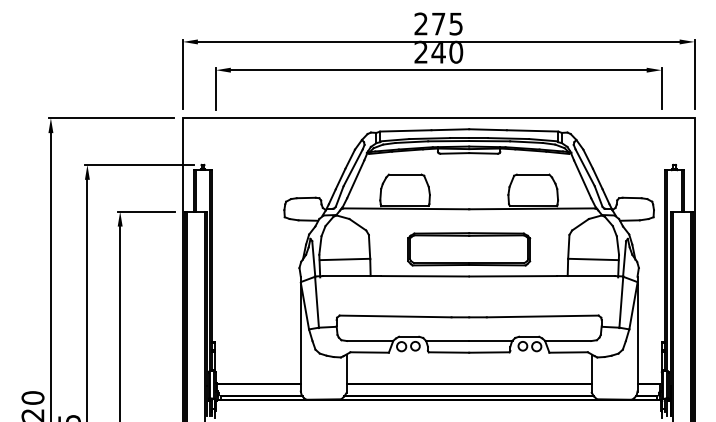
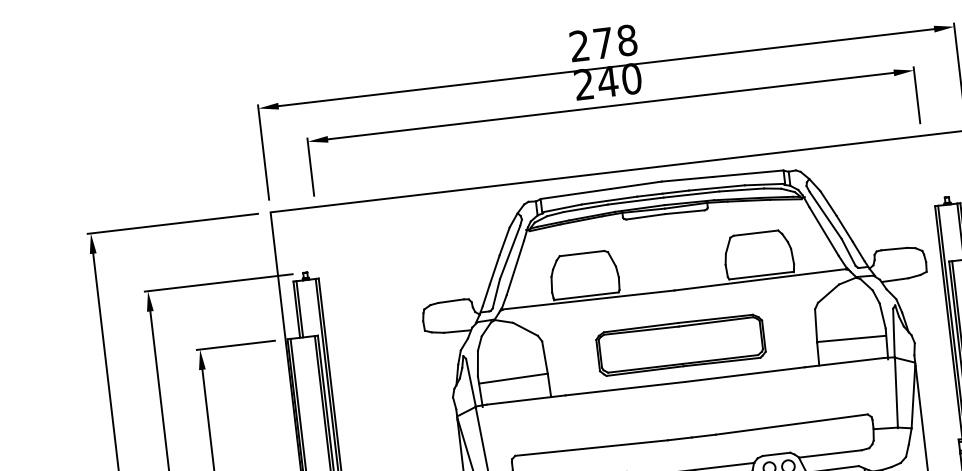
text: (456, 23) -> (627, 39), 275 -> 278

